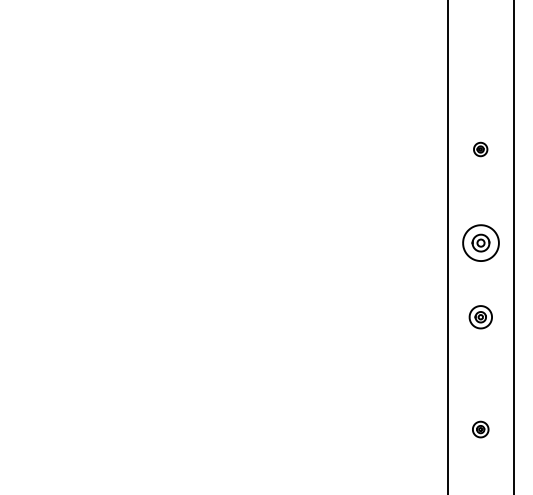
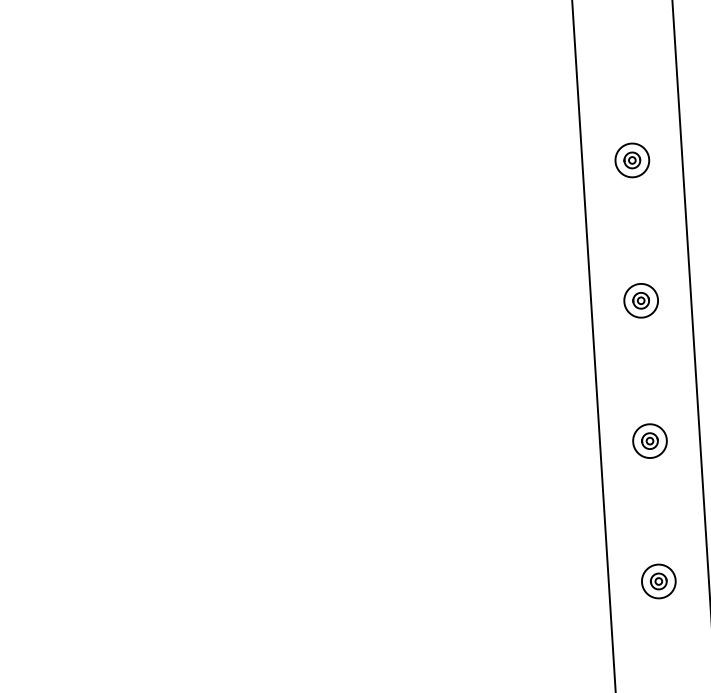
part: (480, 149) -> (631, 160), size x1.67
part: (480, 242) -> (640, 300), size x0.62
part: (480, 317) -> (649, 441), moved
part: (480, 429) -> (658, 581), size x1.43

